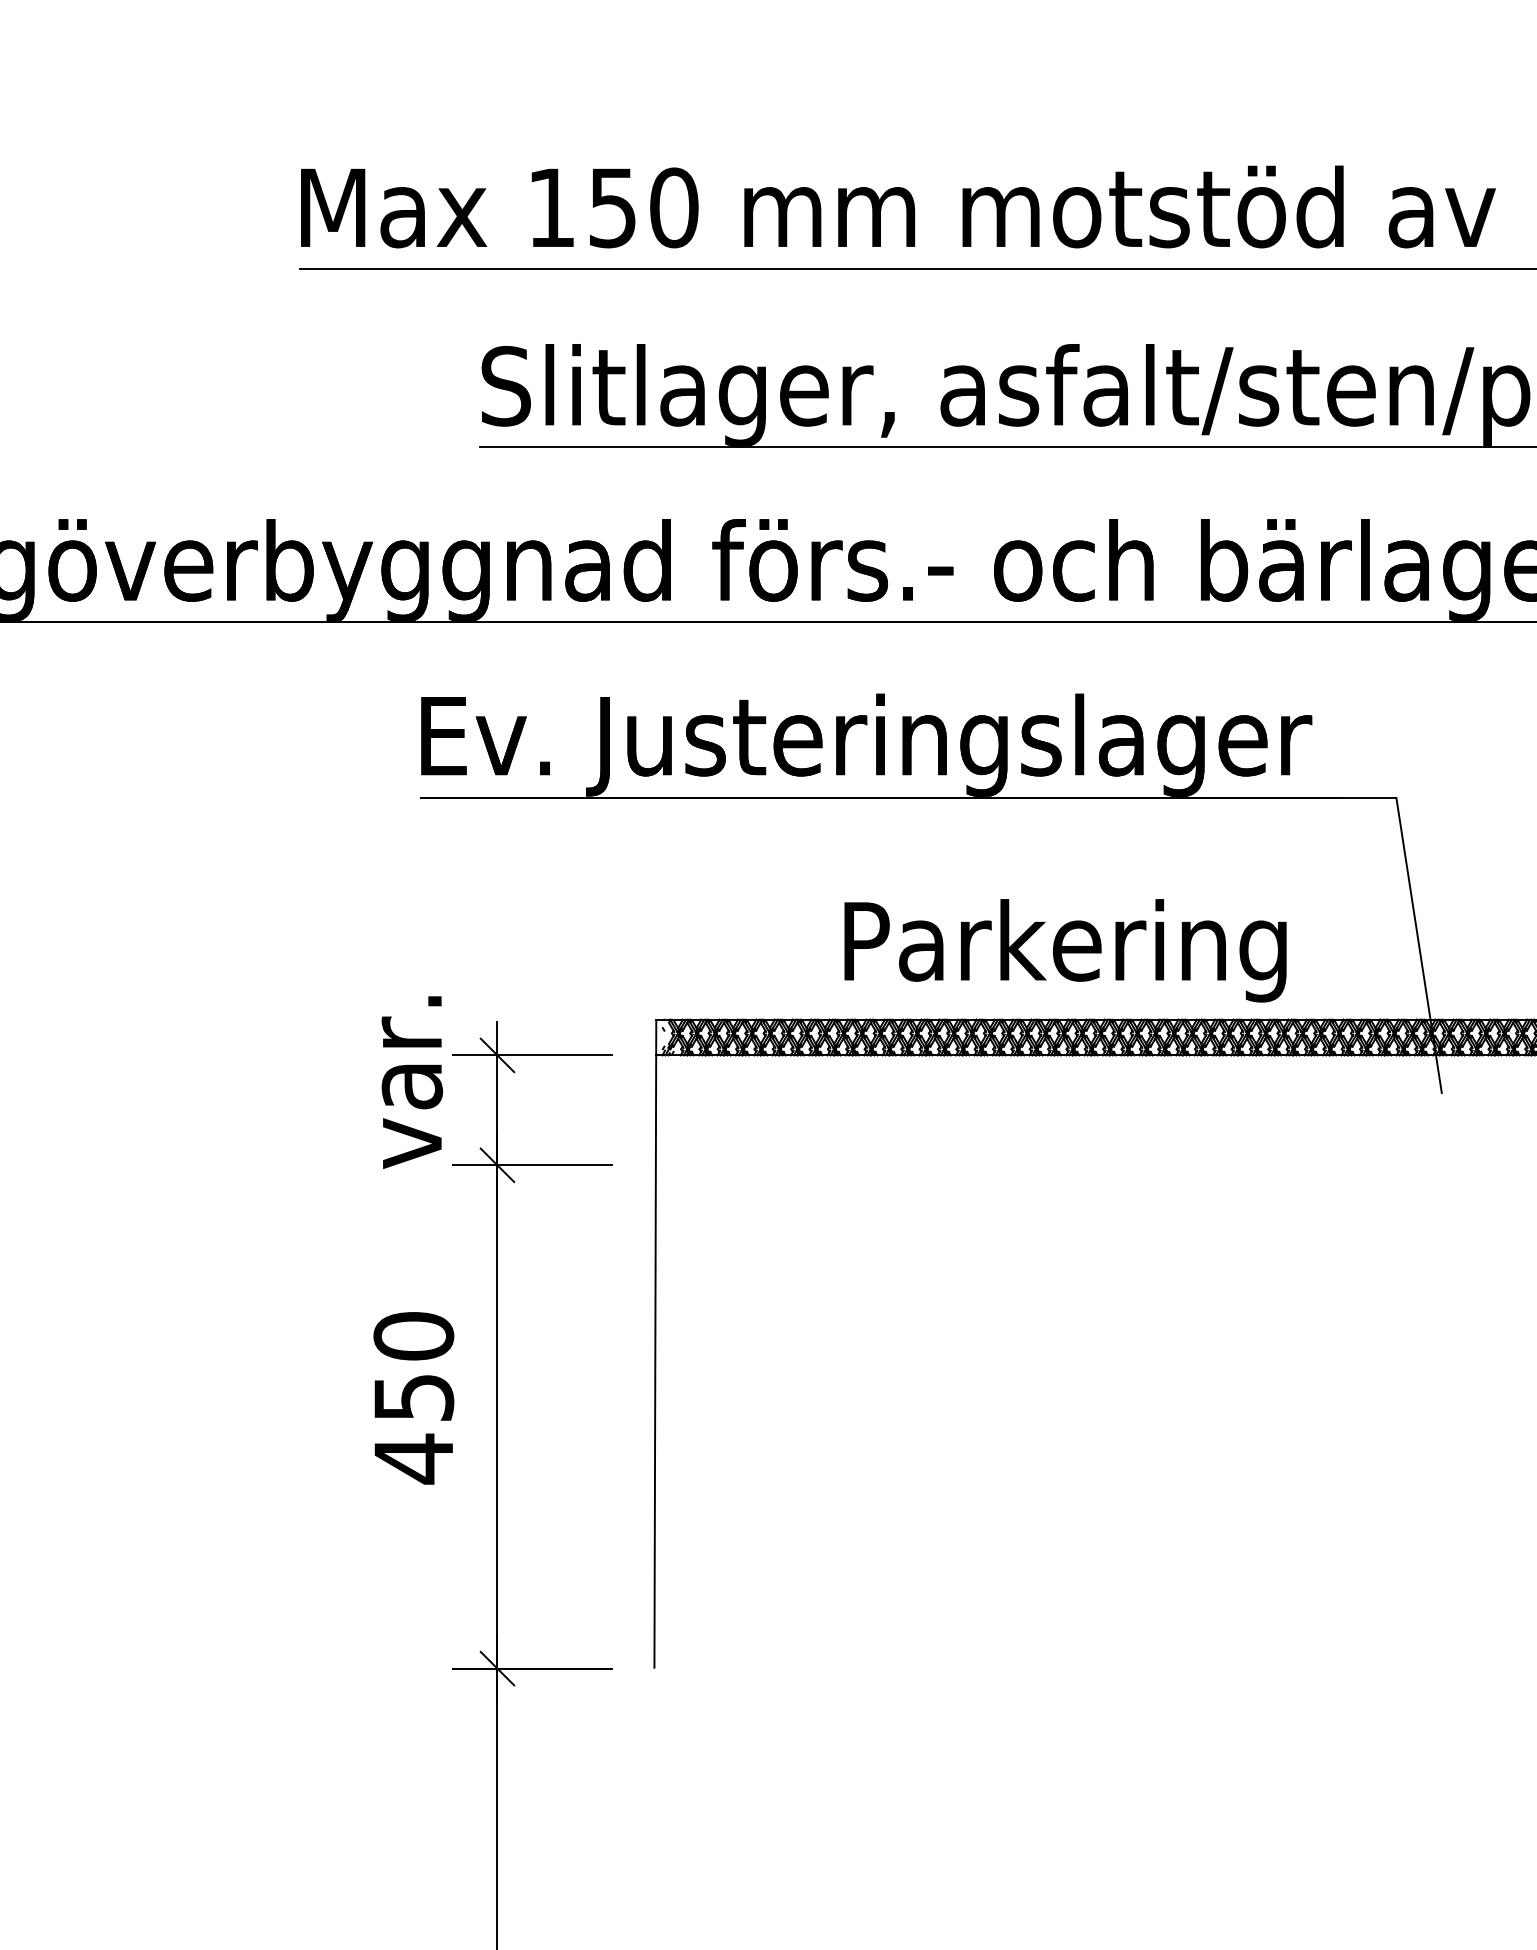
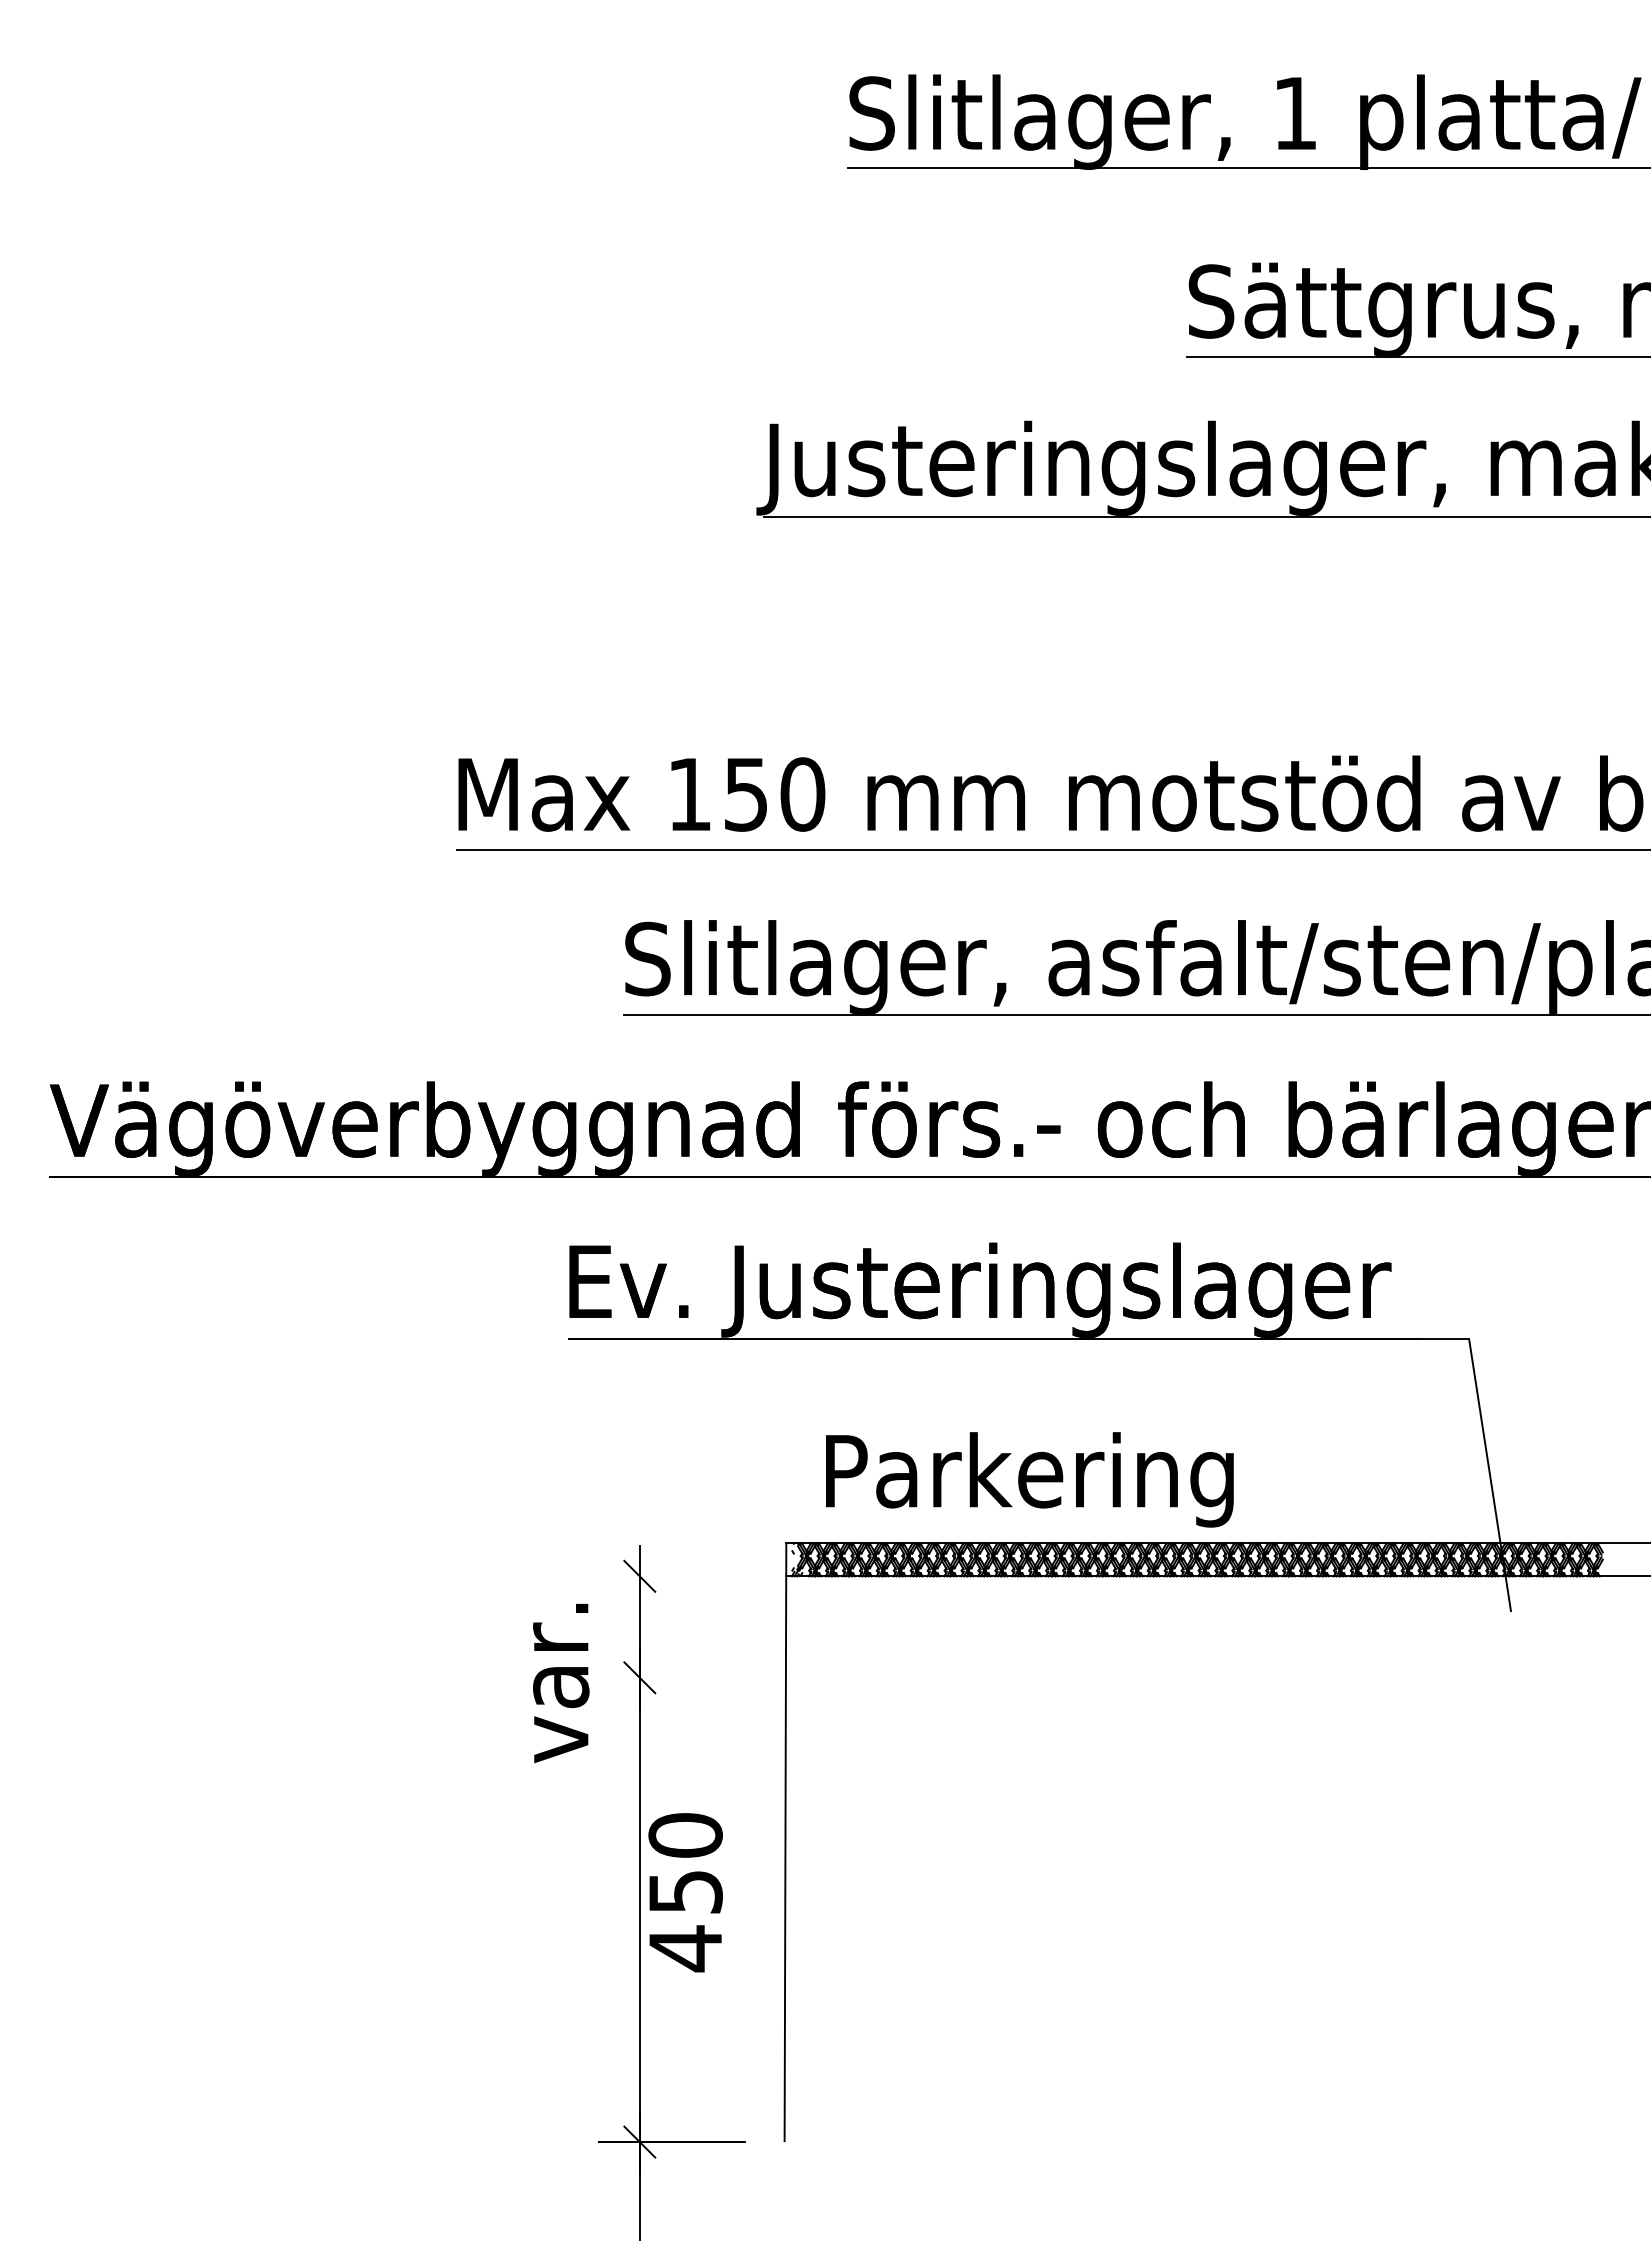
text: (1065, 950) -> (1029, 1479), moved
line: (531, 1055) -> (671, 1576), removed
text: (412, 1082) -> (561, 1683), moved
line: (531, 1165) -> (671, 1677), removed
text: (413, 1398) -> (685, 1892), moved

